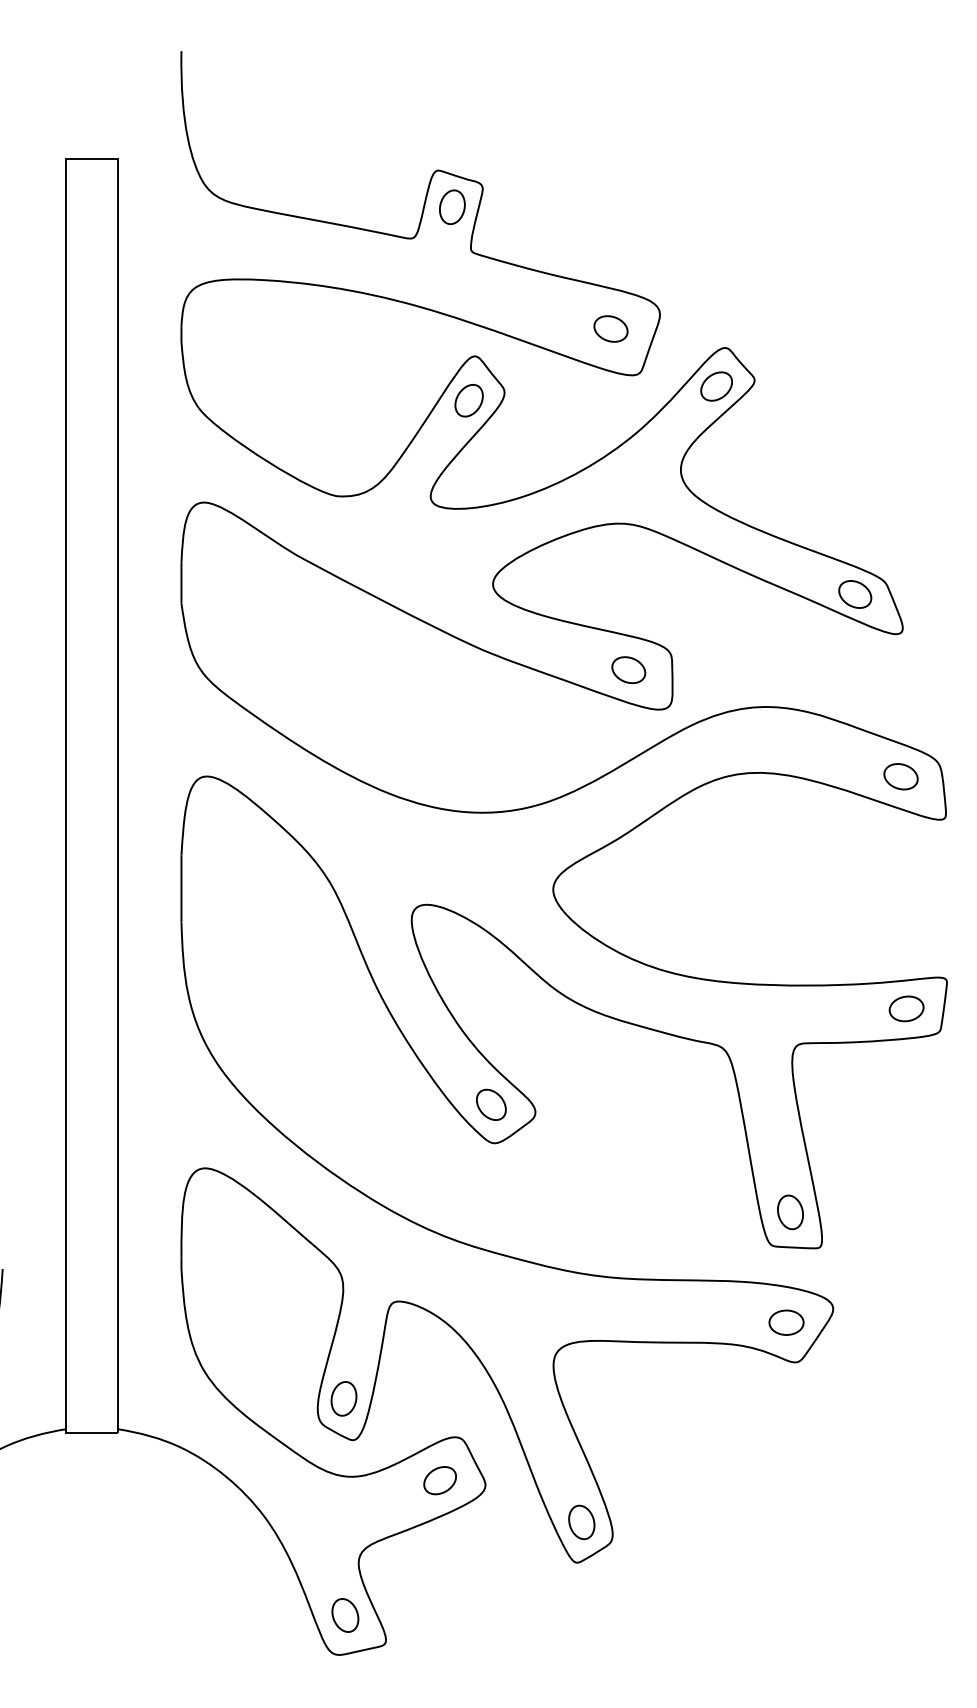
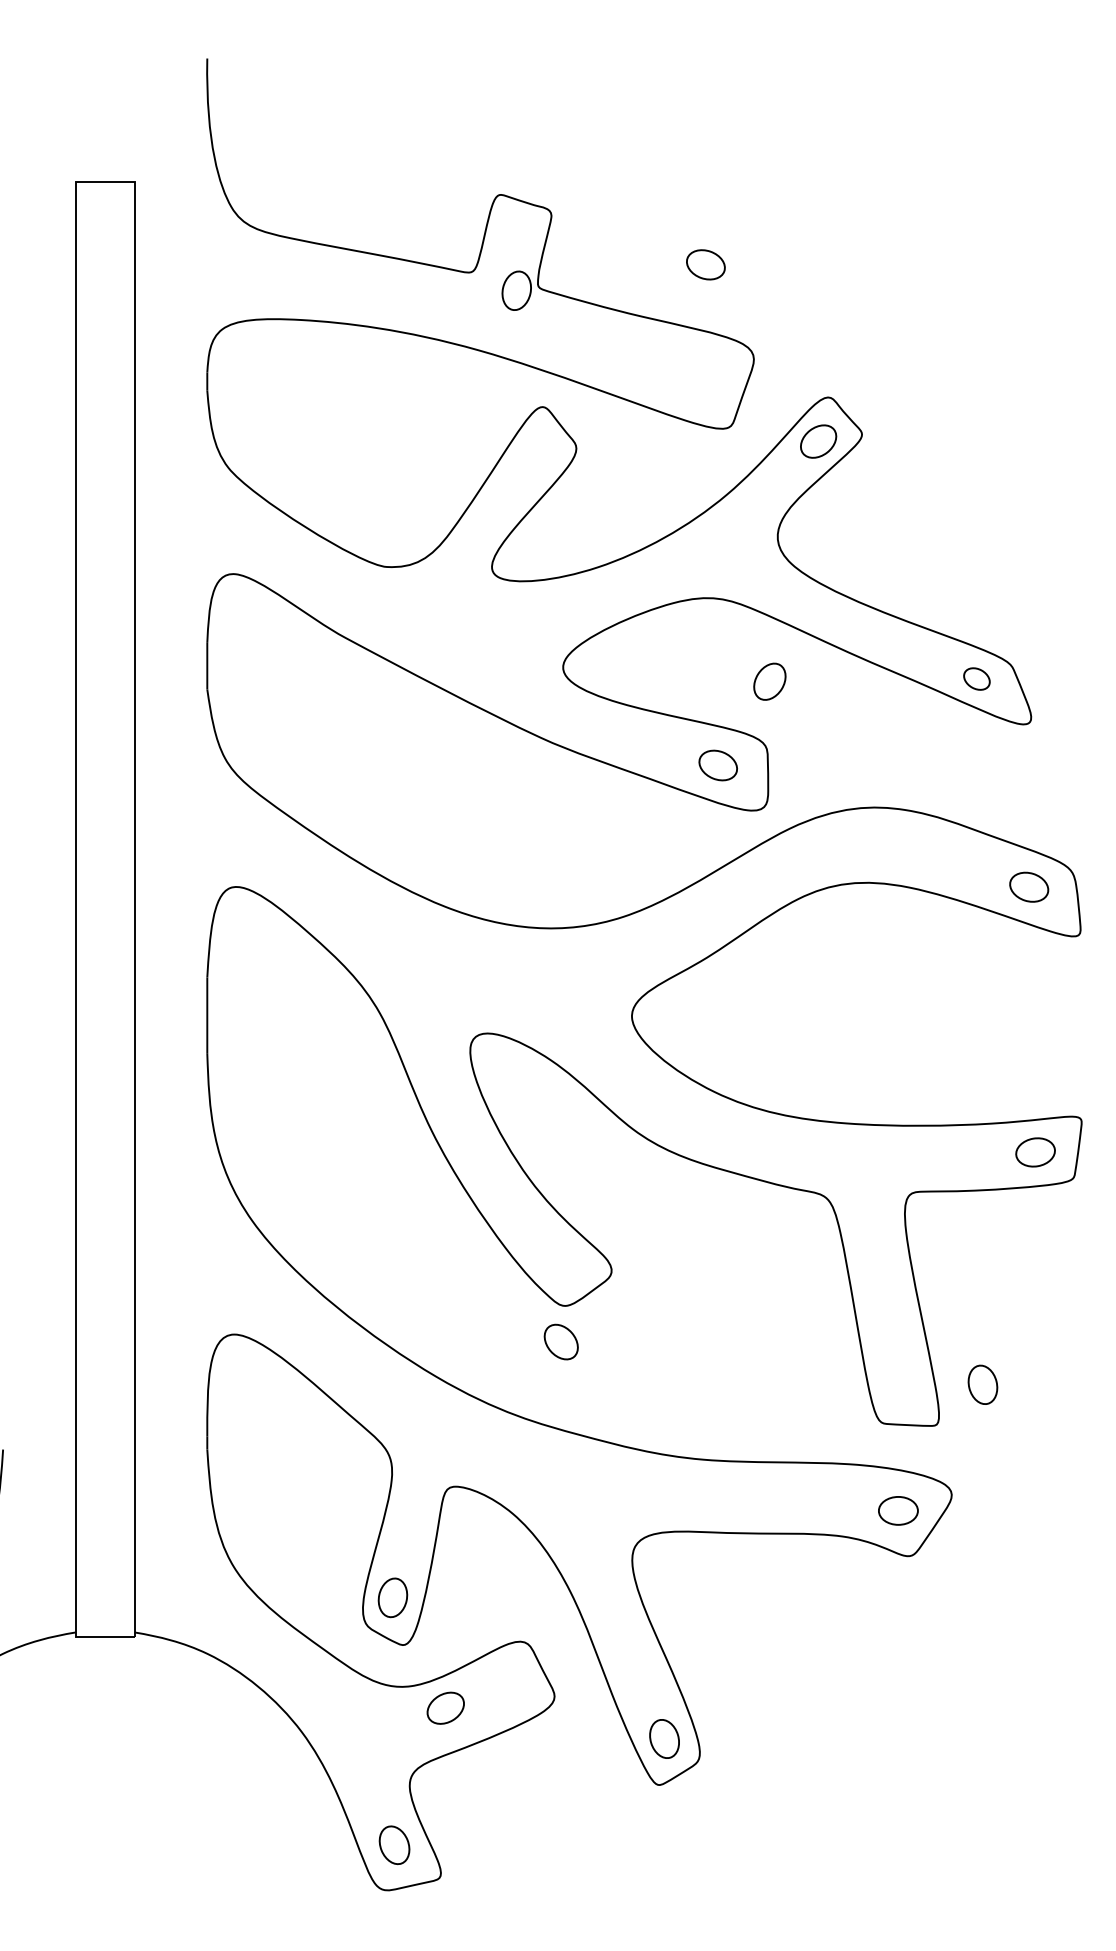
part: (452, 207) -> (516, 290), moved
part: (610, 328) -> (705, 264), moved
part: (468, 400) -> (769, 681), moved
part: (854, 593) -> (976, 678), size x0.7
part: (490, 1104) -> (560, 1341), moved
part: (790, 1212) -> (982, 1384), moved
part: (439, 1479) -> (445, 1707), moved

